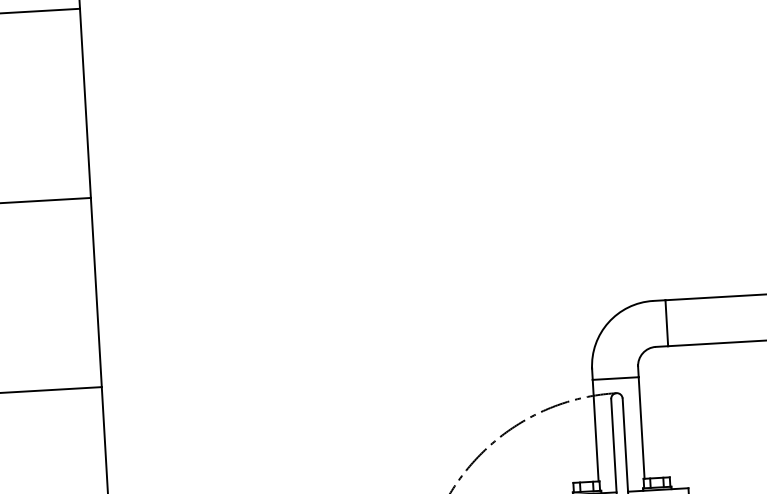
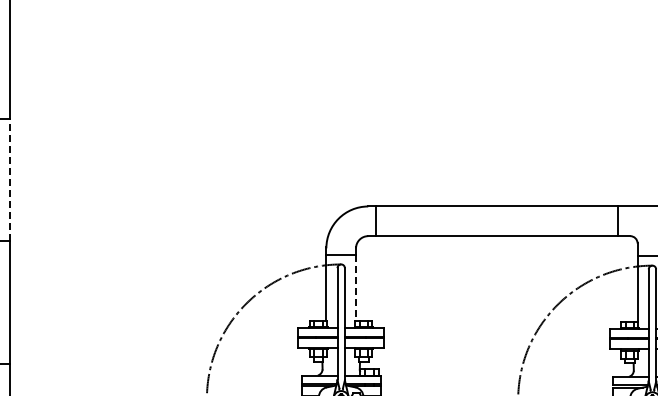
line: (96, 291) -> (10, 179), solid -> dashed
line: (642, 427) -> (356, 287), solid -> dashed

